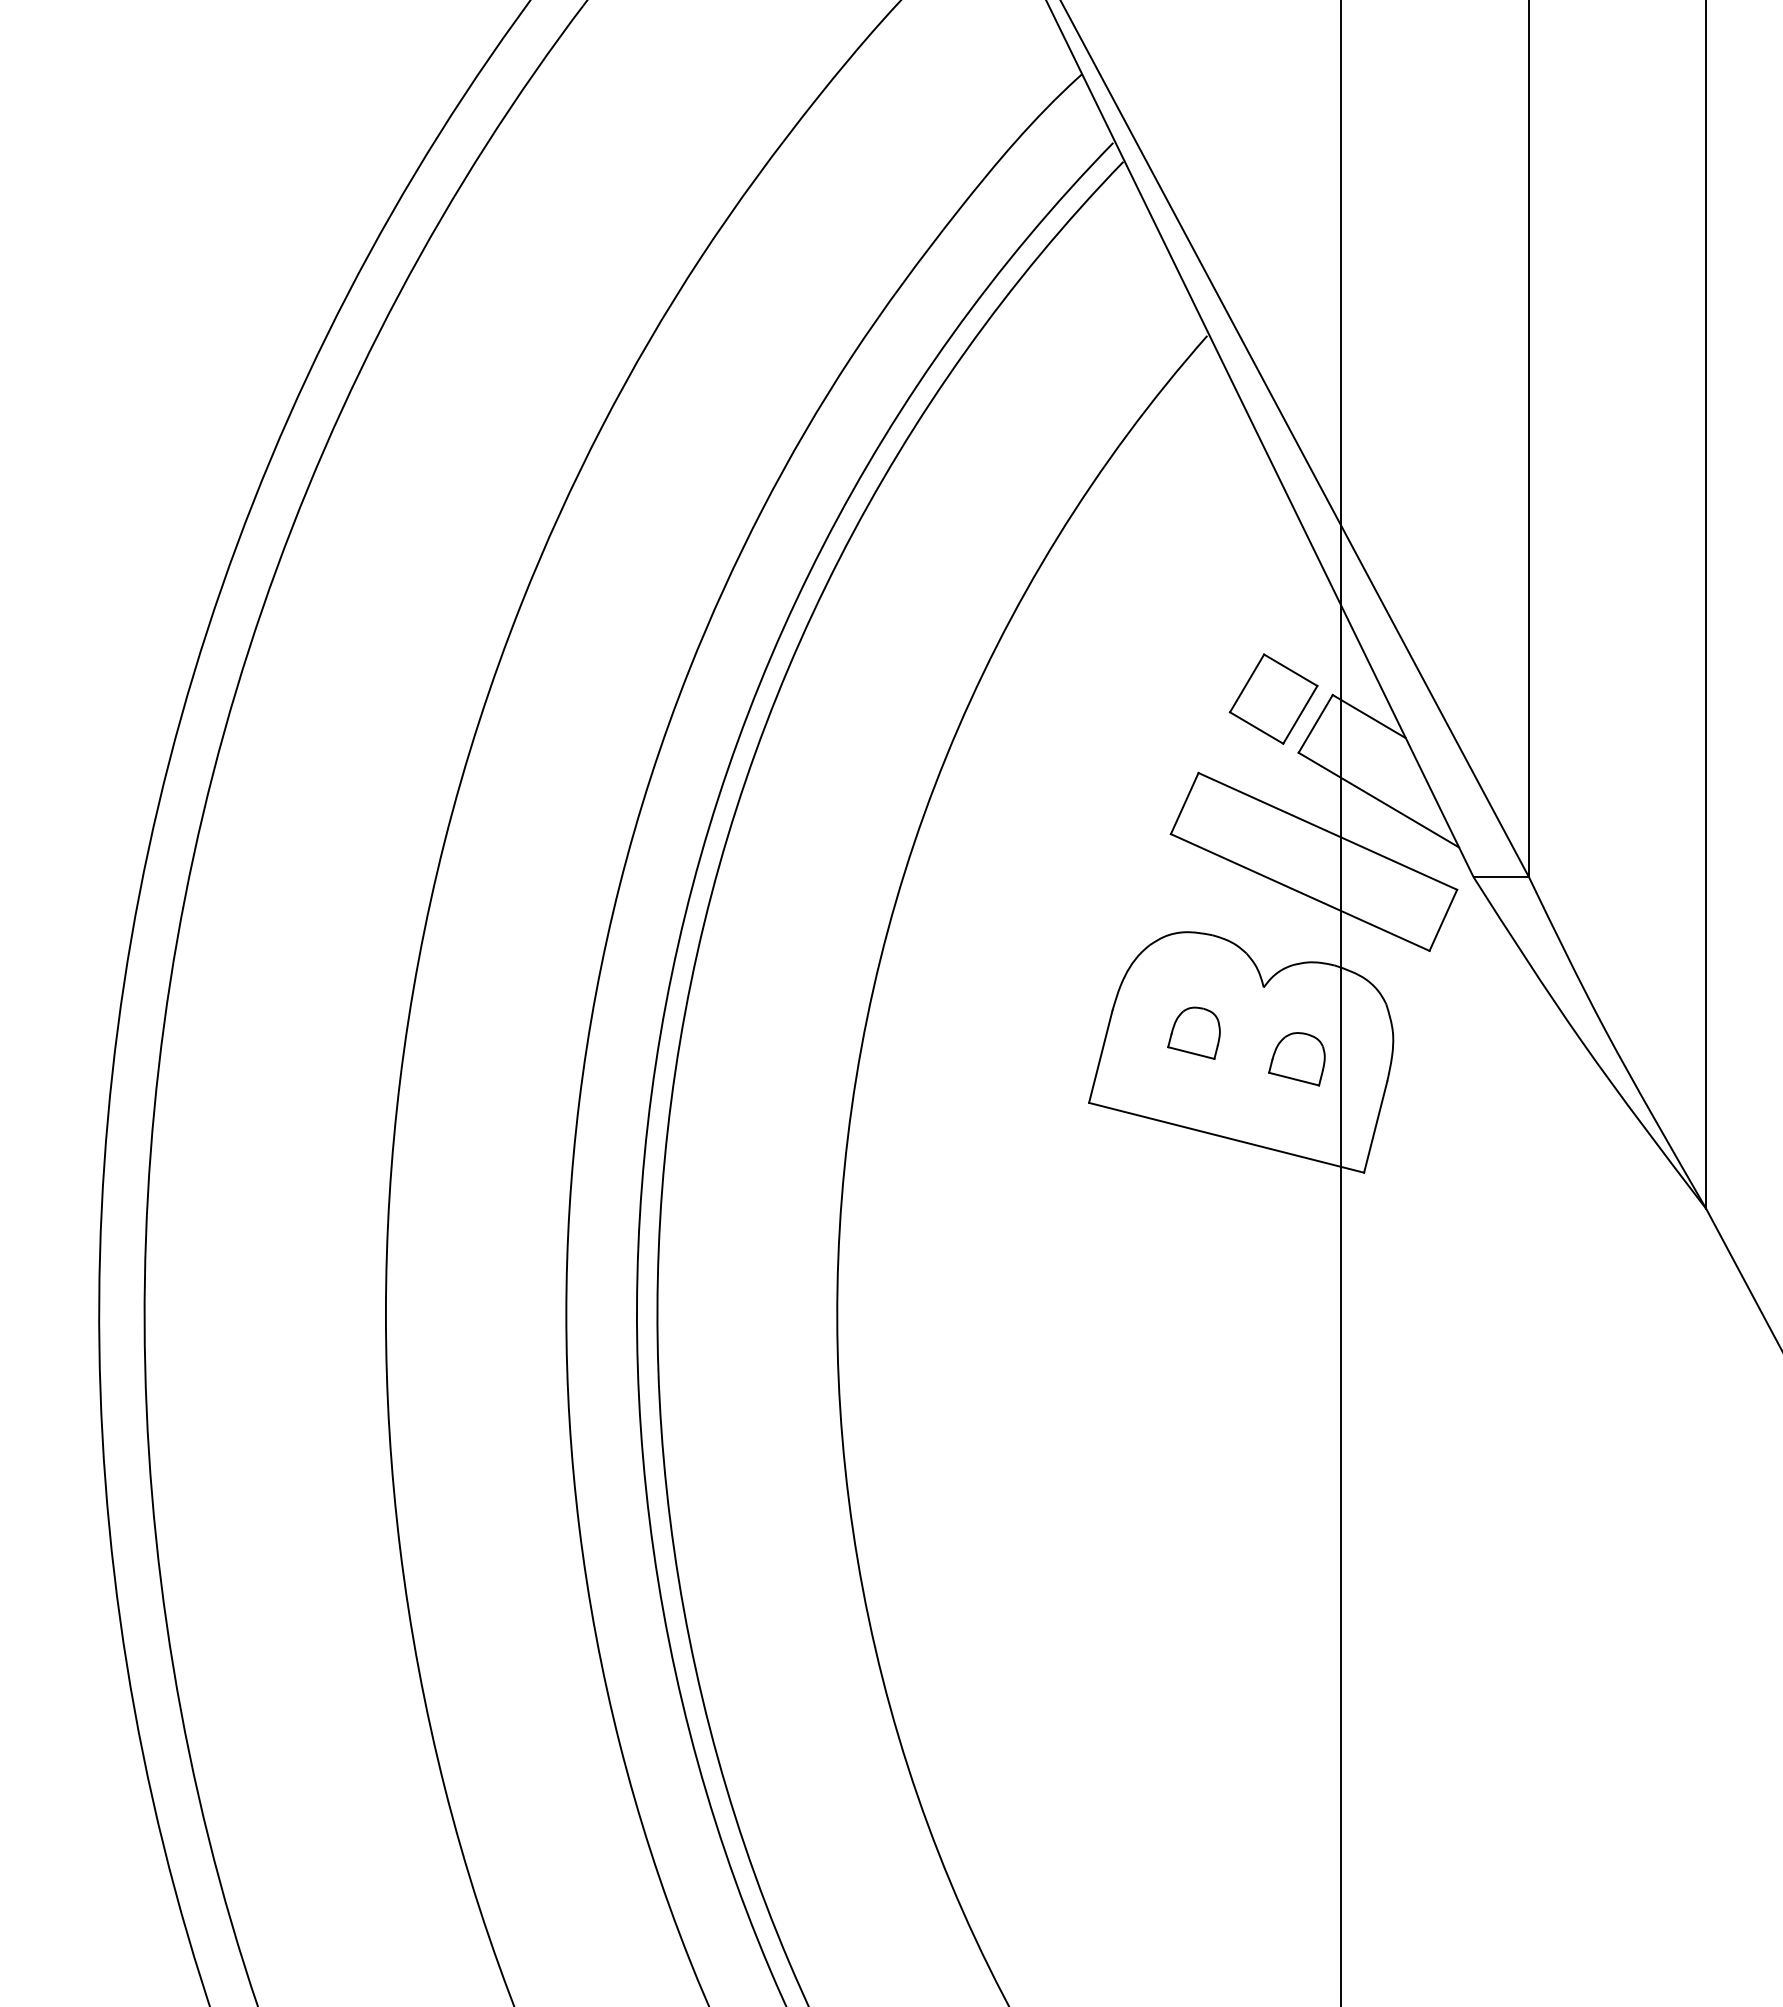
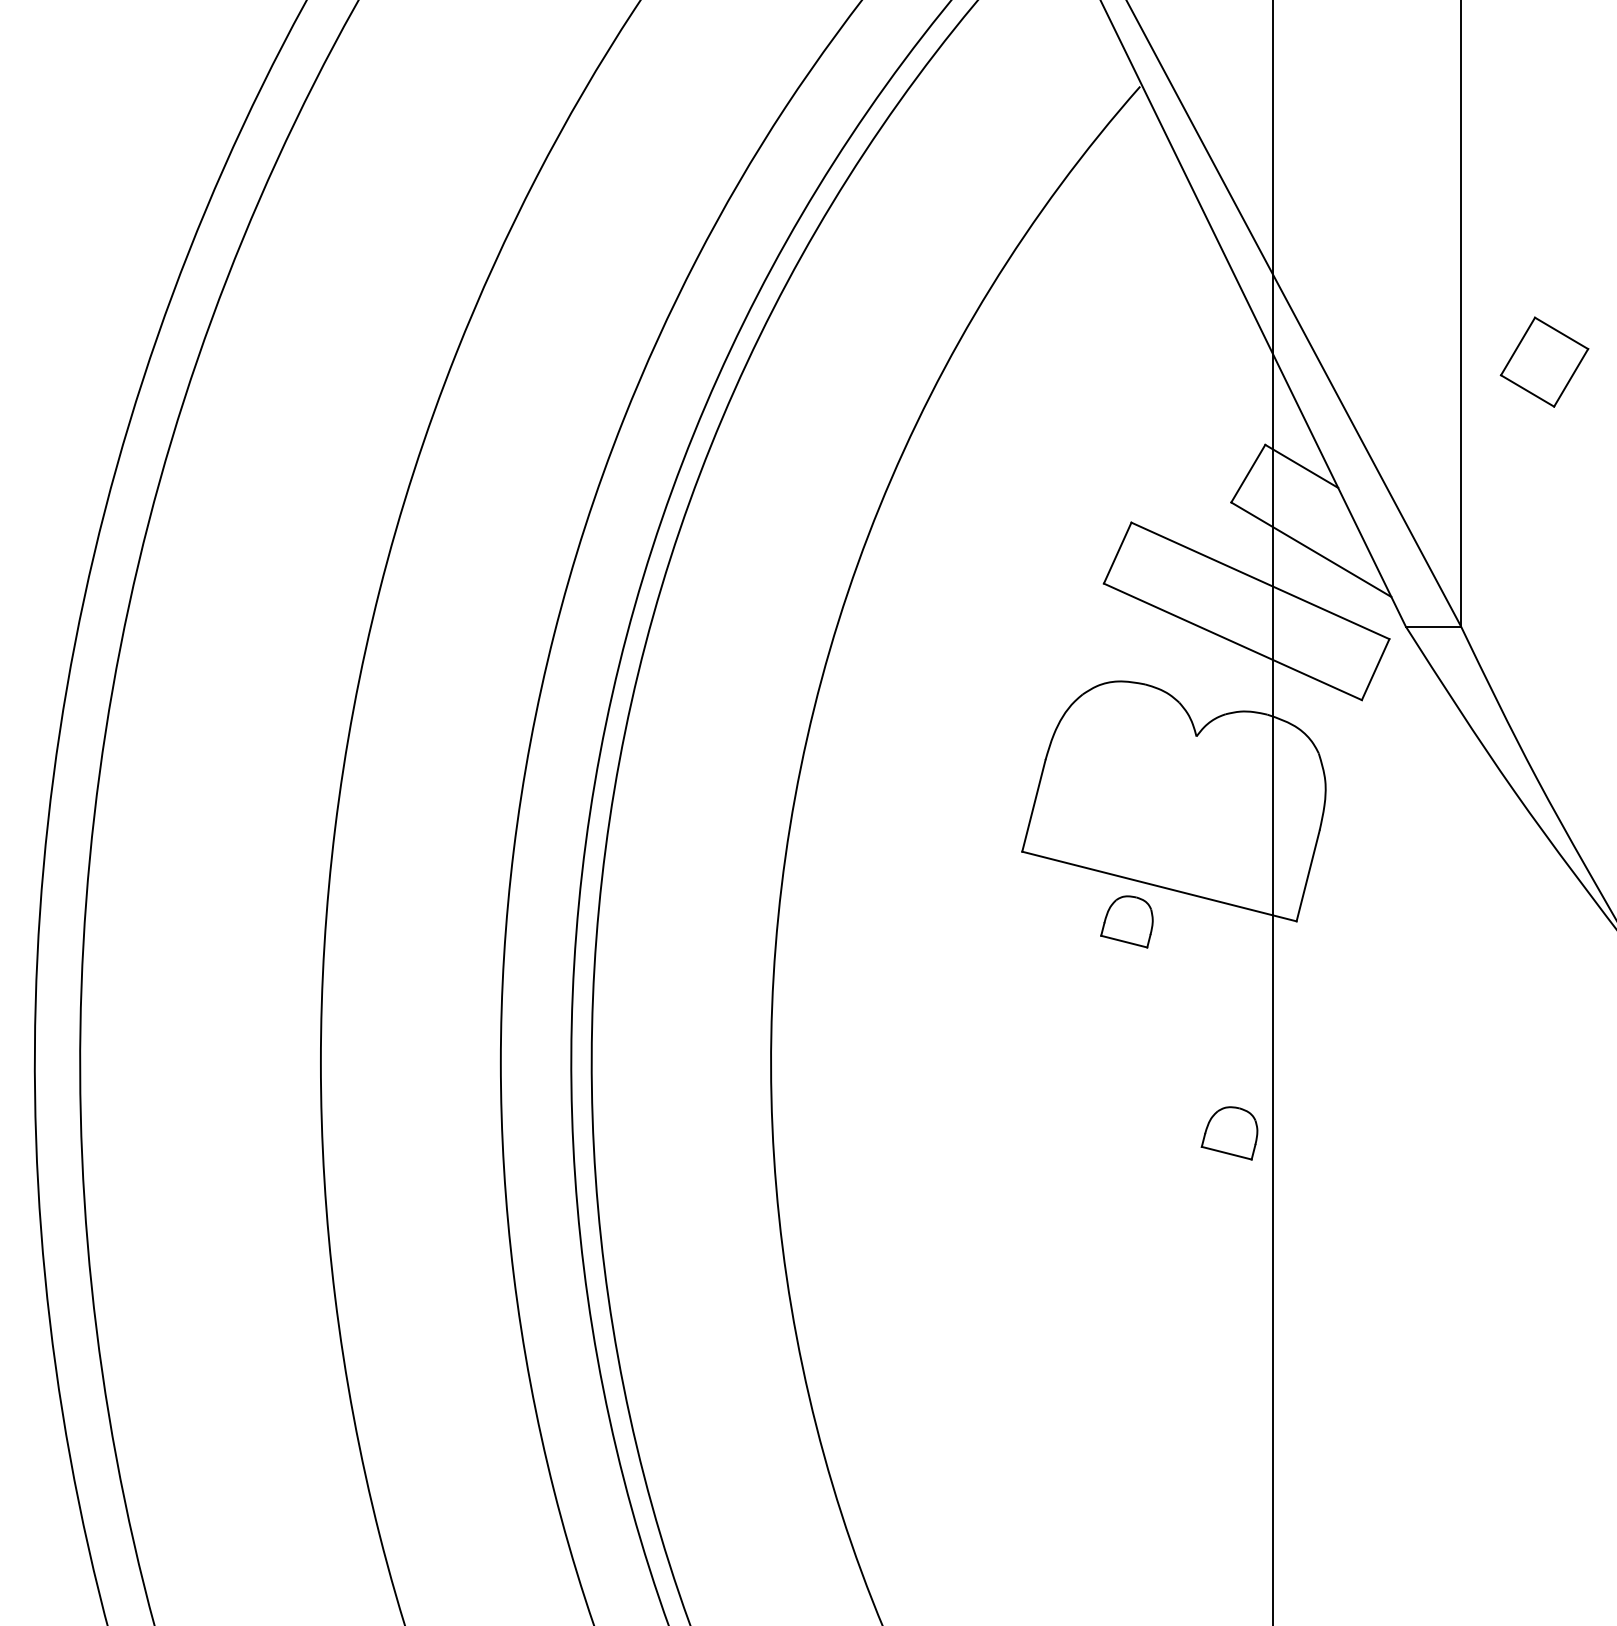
part: (1273, 698) -> (1544, 361), moved
part: (1193, 1032) -> (1126, 921), moved
part: (1296, 1059) -> (1229, 1133), moved

